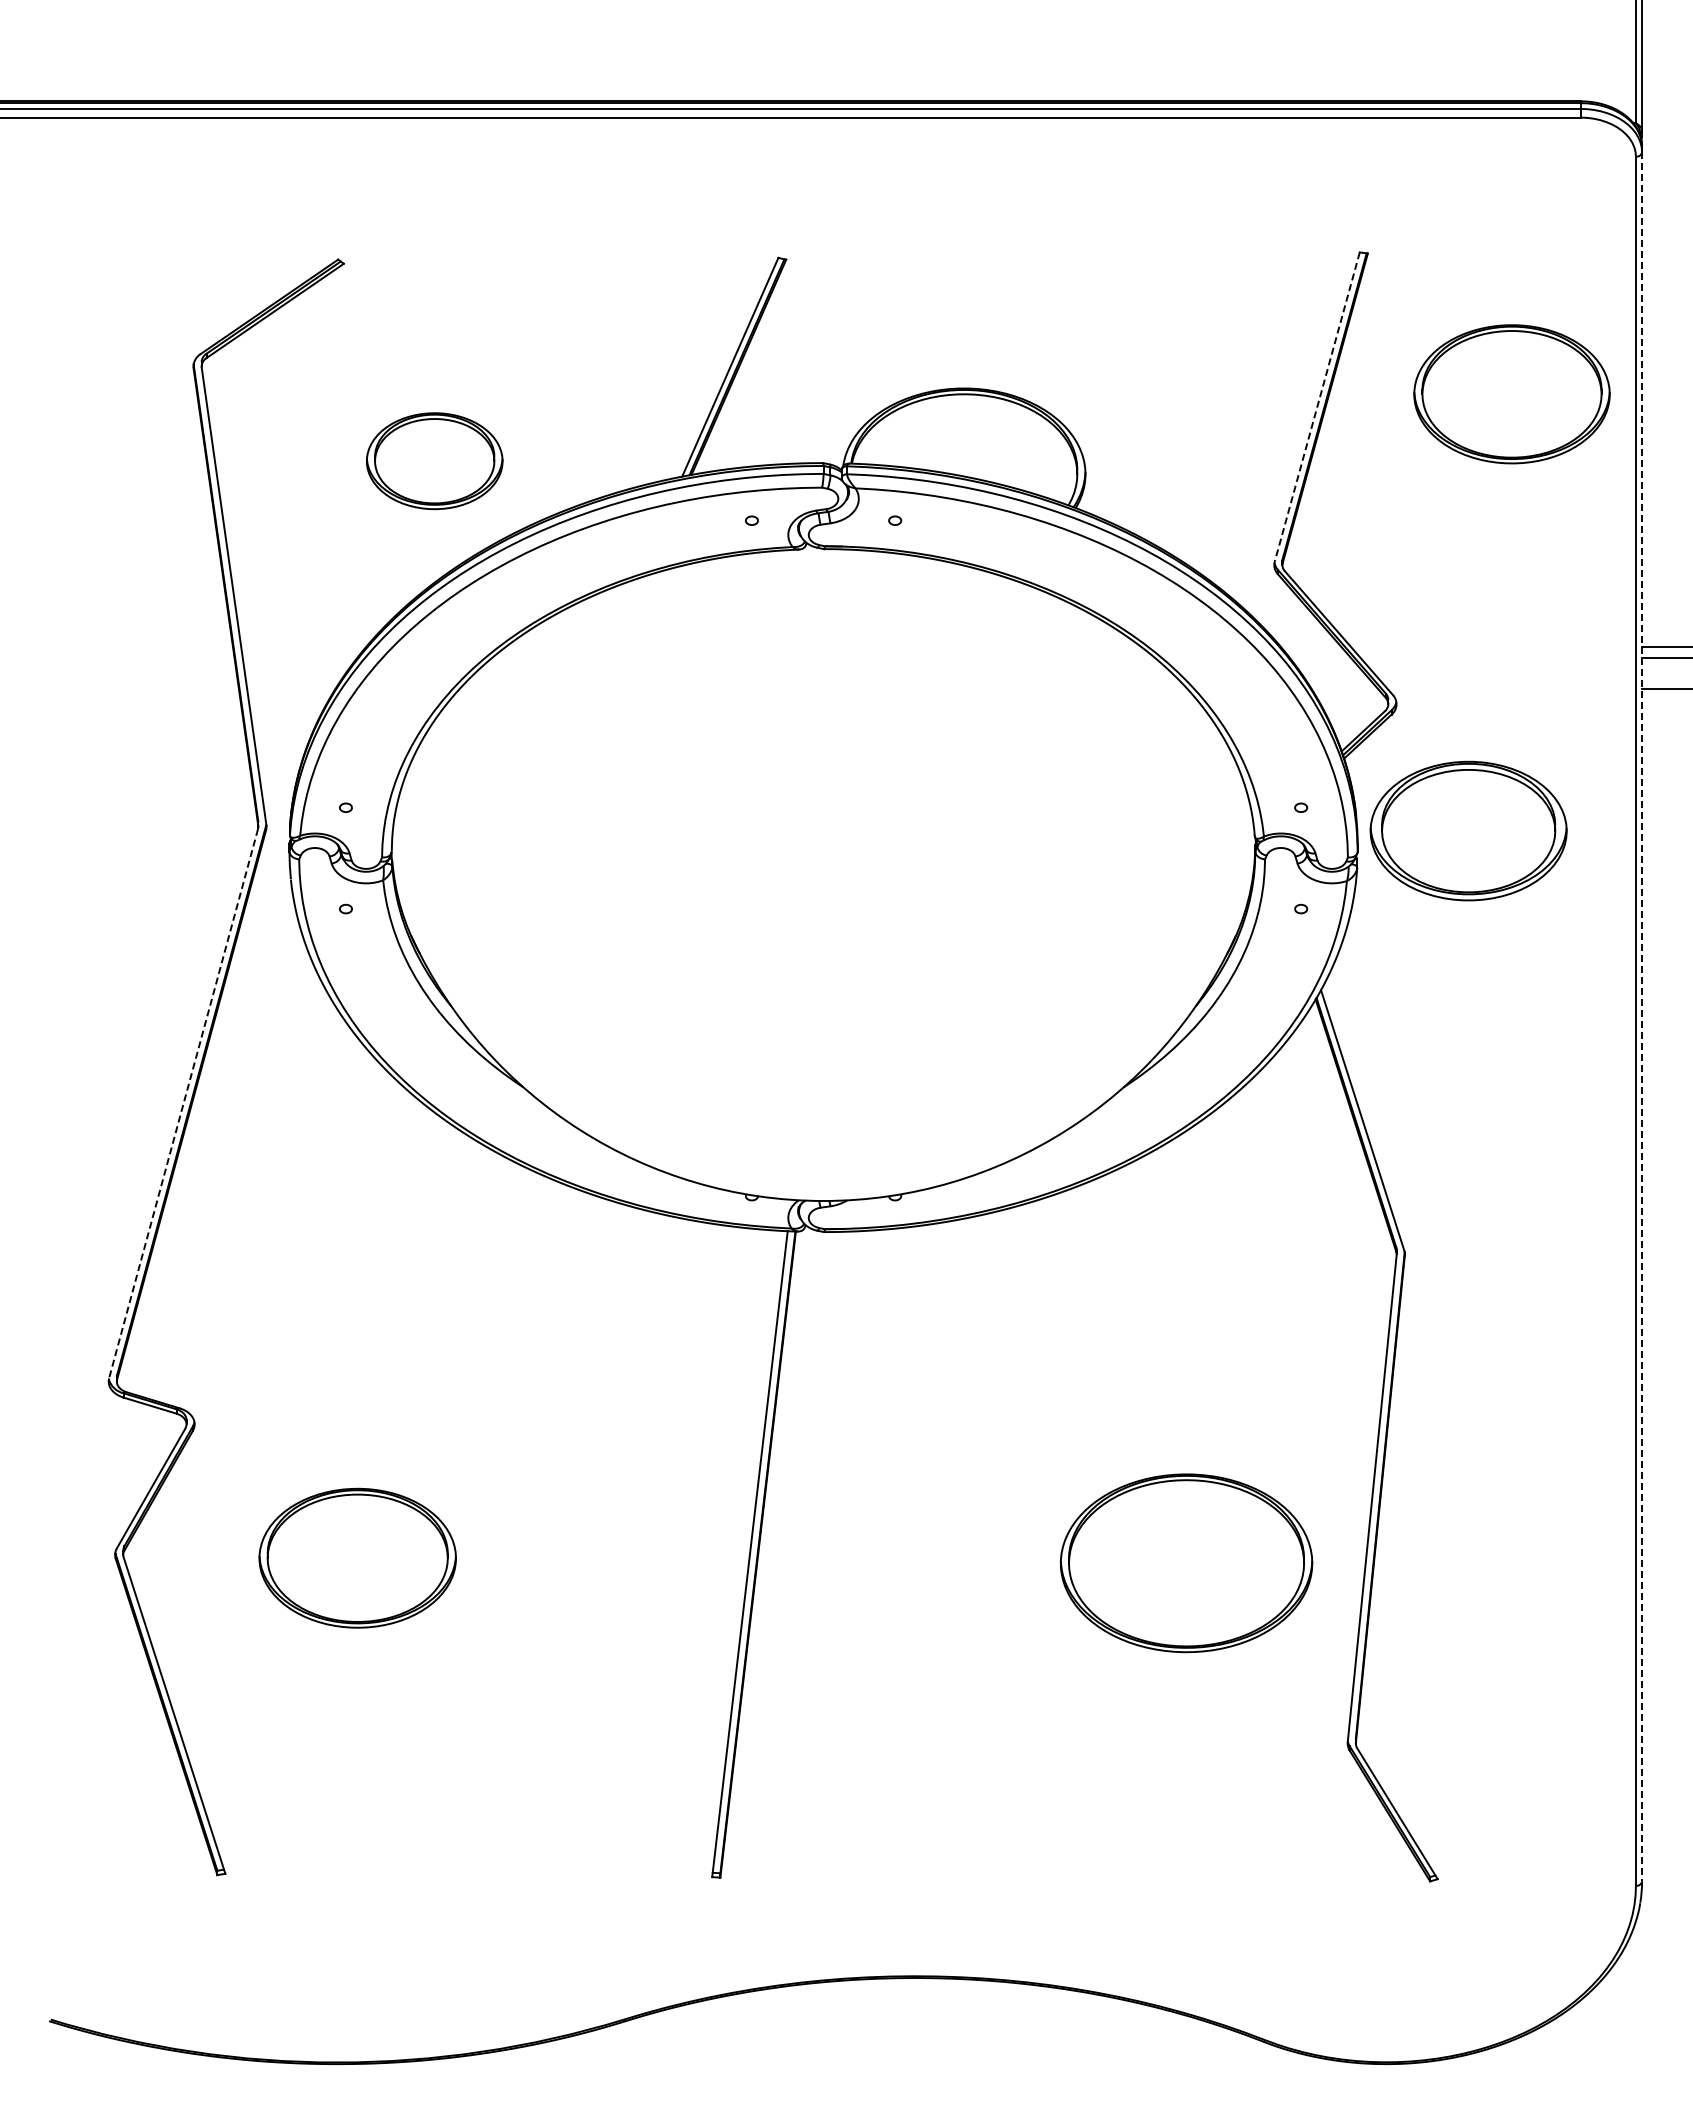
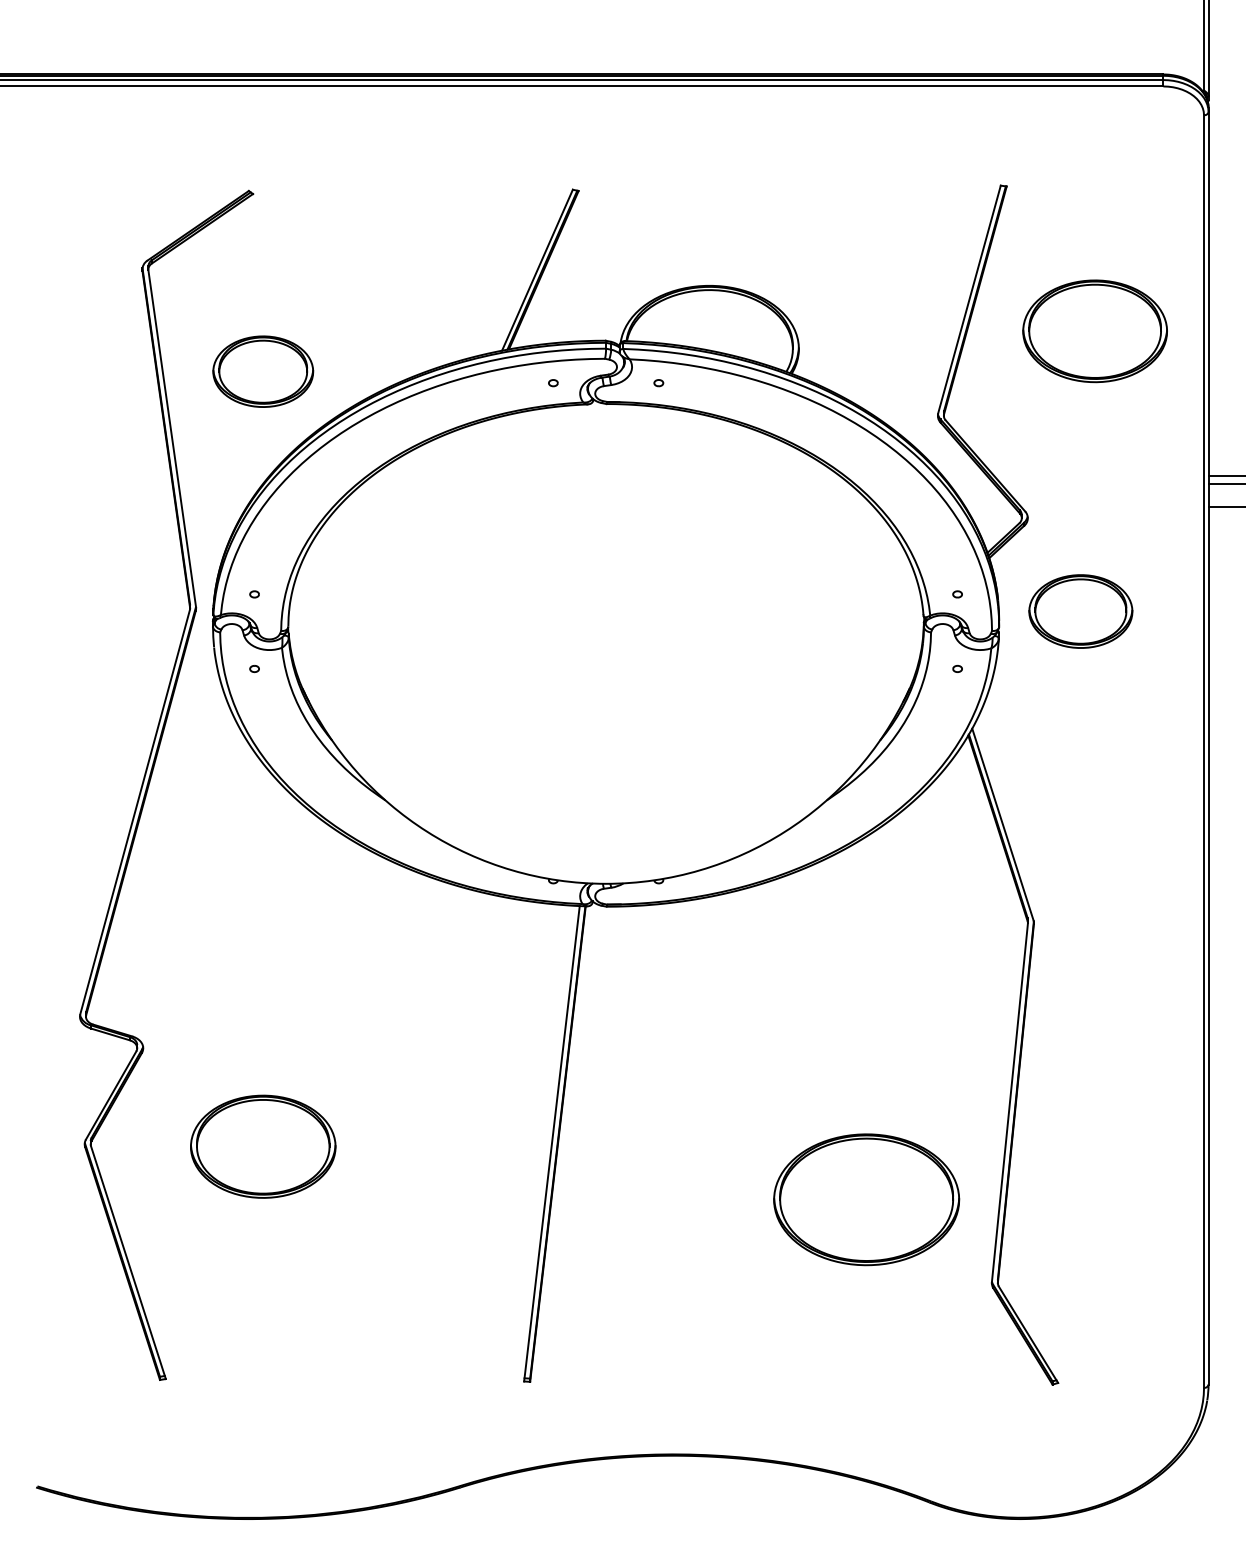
part: (1511, 394) -> (1094, 331), moved
line: (1317, 407) -> (969, 299), dashed -> solid
part: (434, 461) -> (263, 371), moved
part: (1468, 830) -> (1080, 611), size x0.71
line: (1642, 1016) -> (1208, 748), dashed -> solid
line: (183, 1103) -> (135, 812), dashed -> solid
part: (1186, 1563) -> (866, 1199), moved

